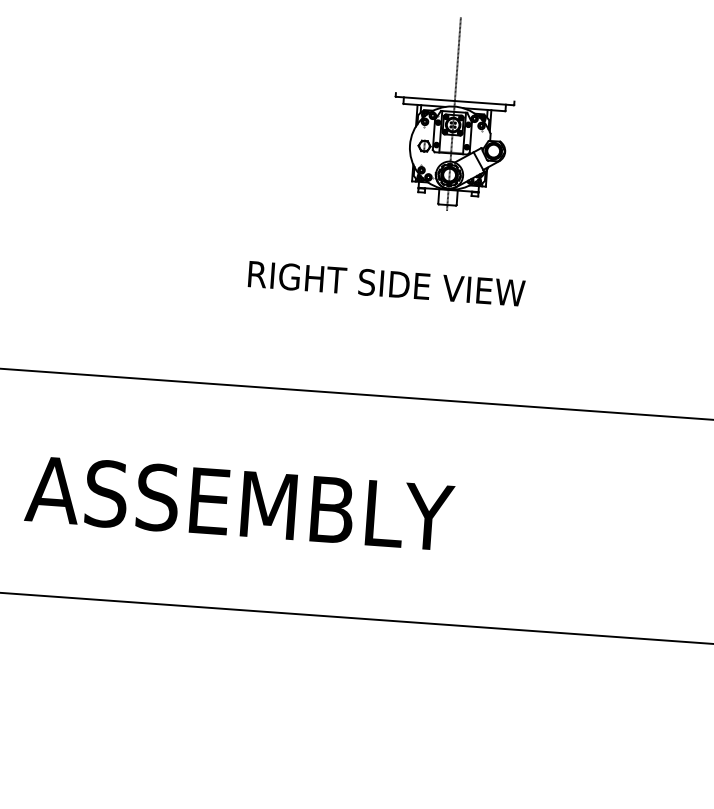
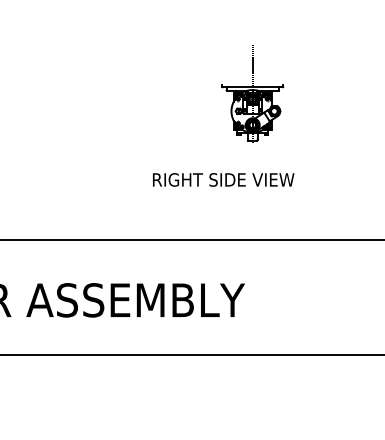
part: (453, 113) -> (252, 93), moved
text: (386, 282) -> (223, 179), moved

